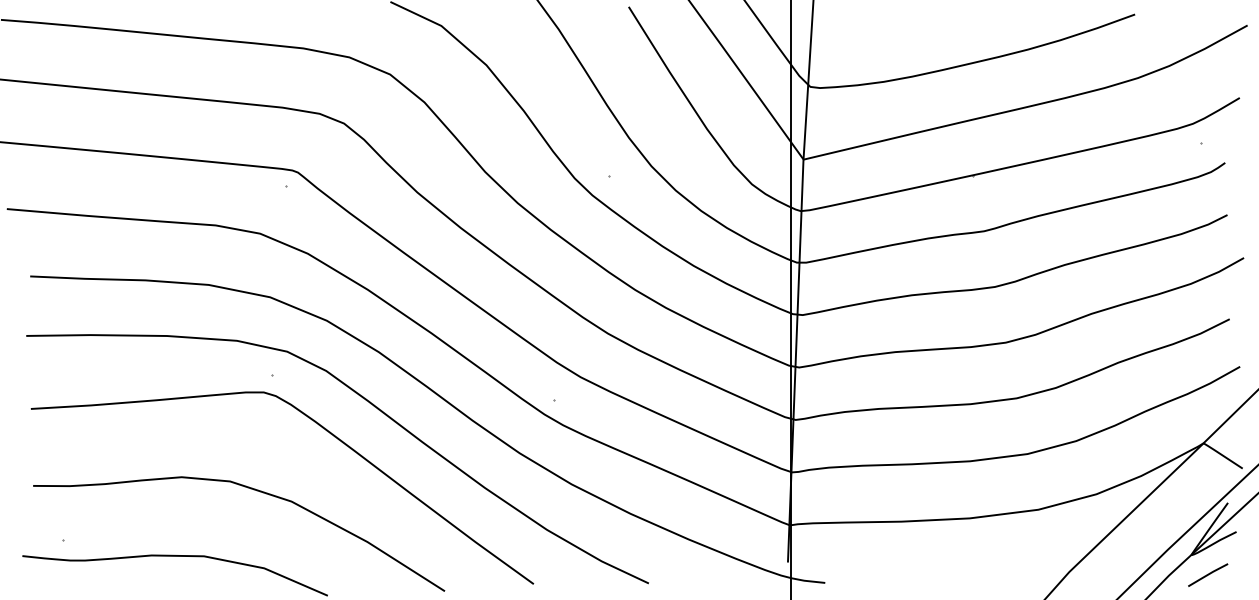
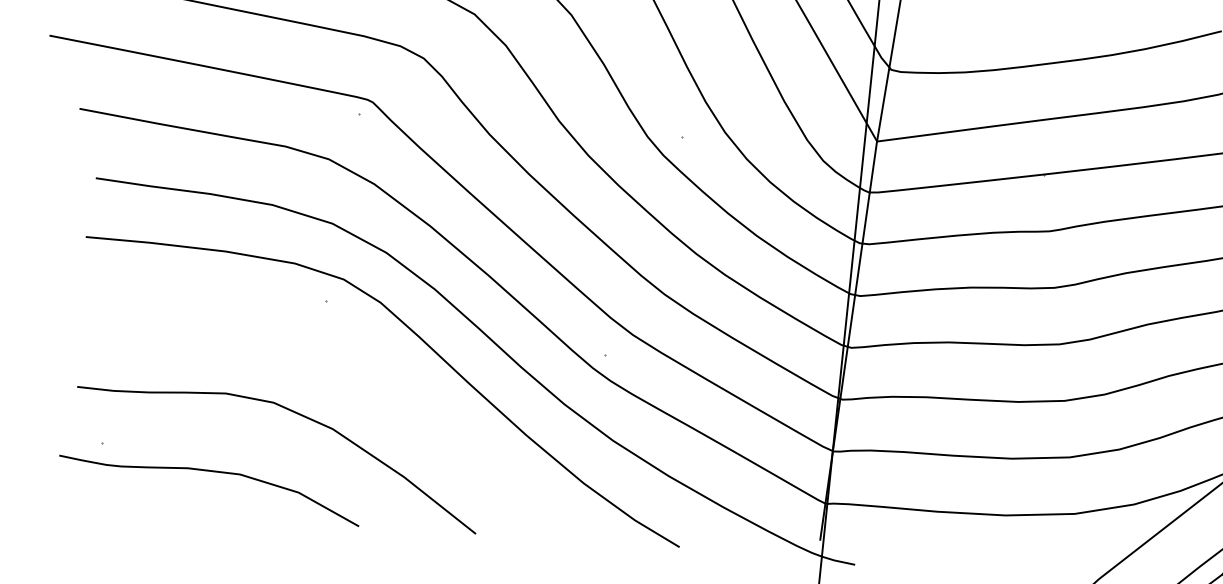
curve: (326, 431) -> (374, 362), removed

